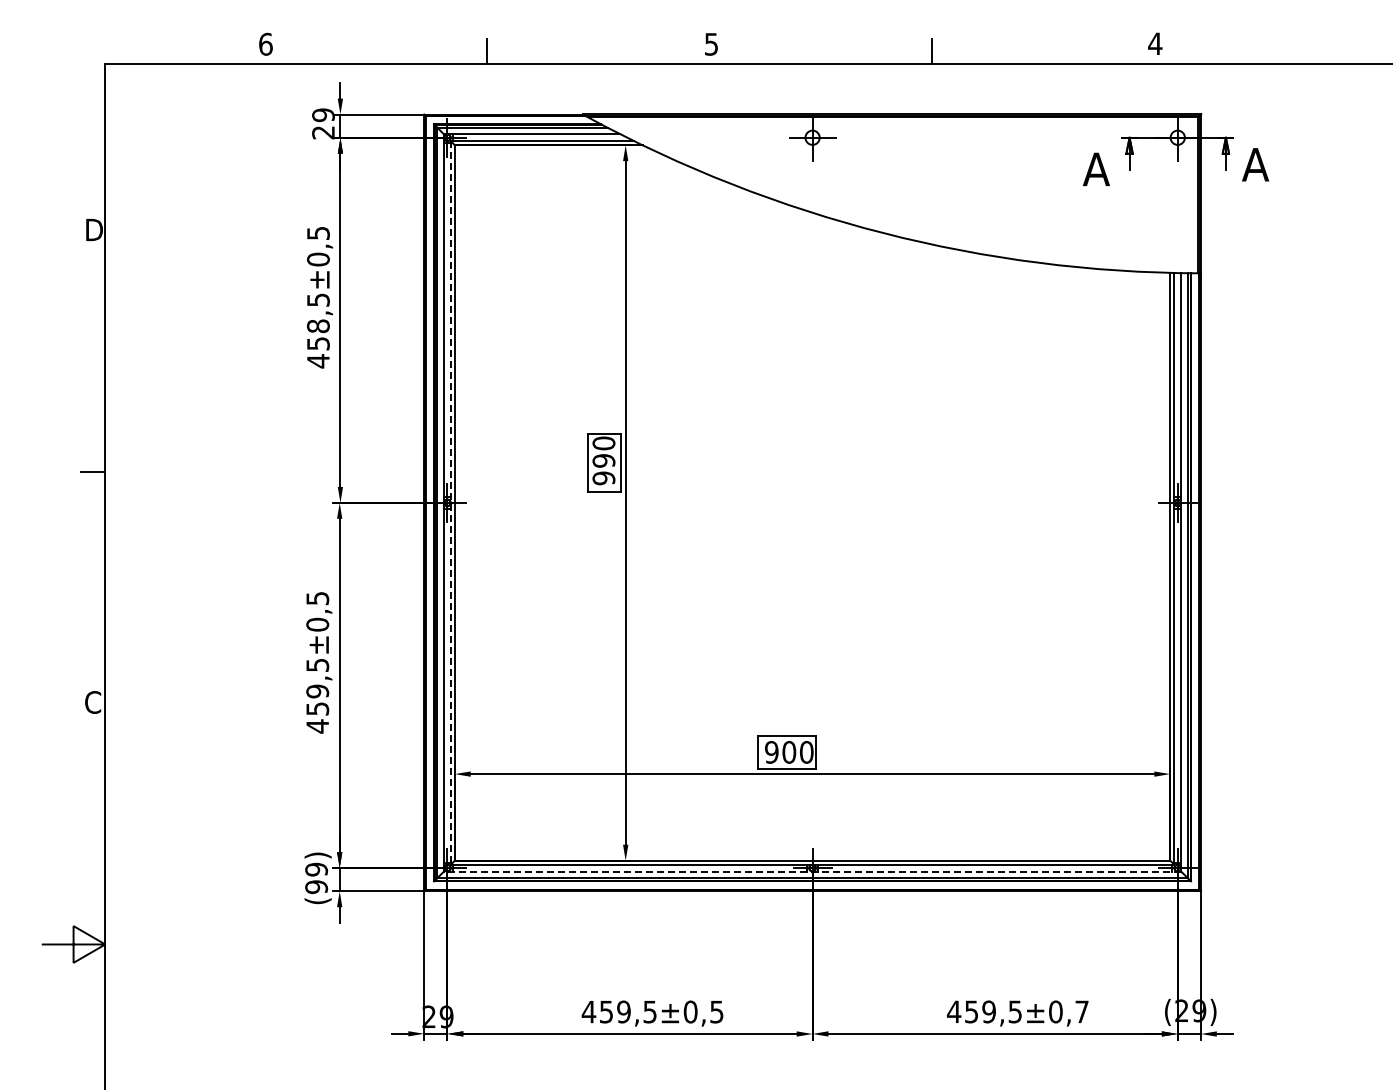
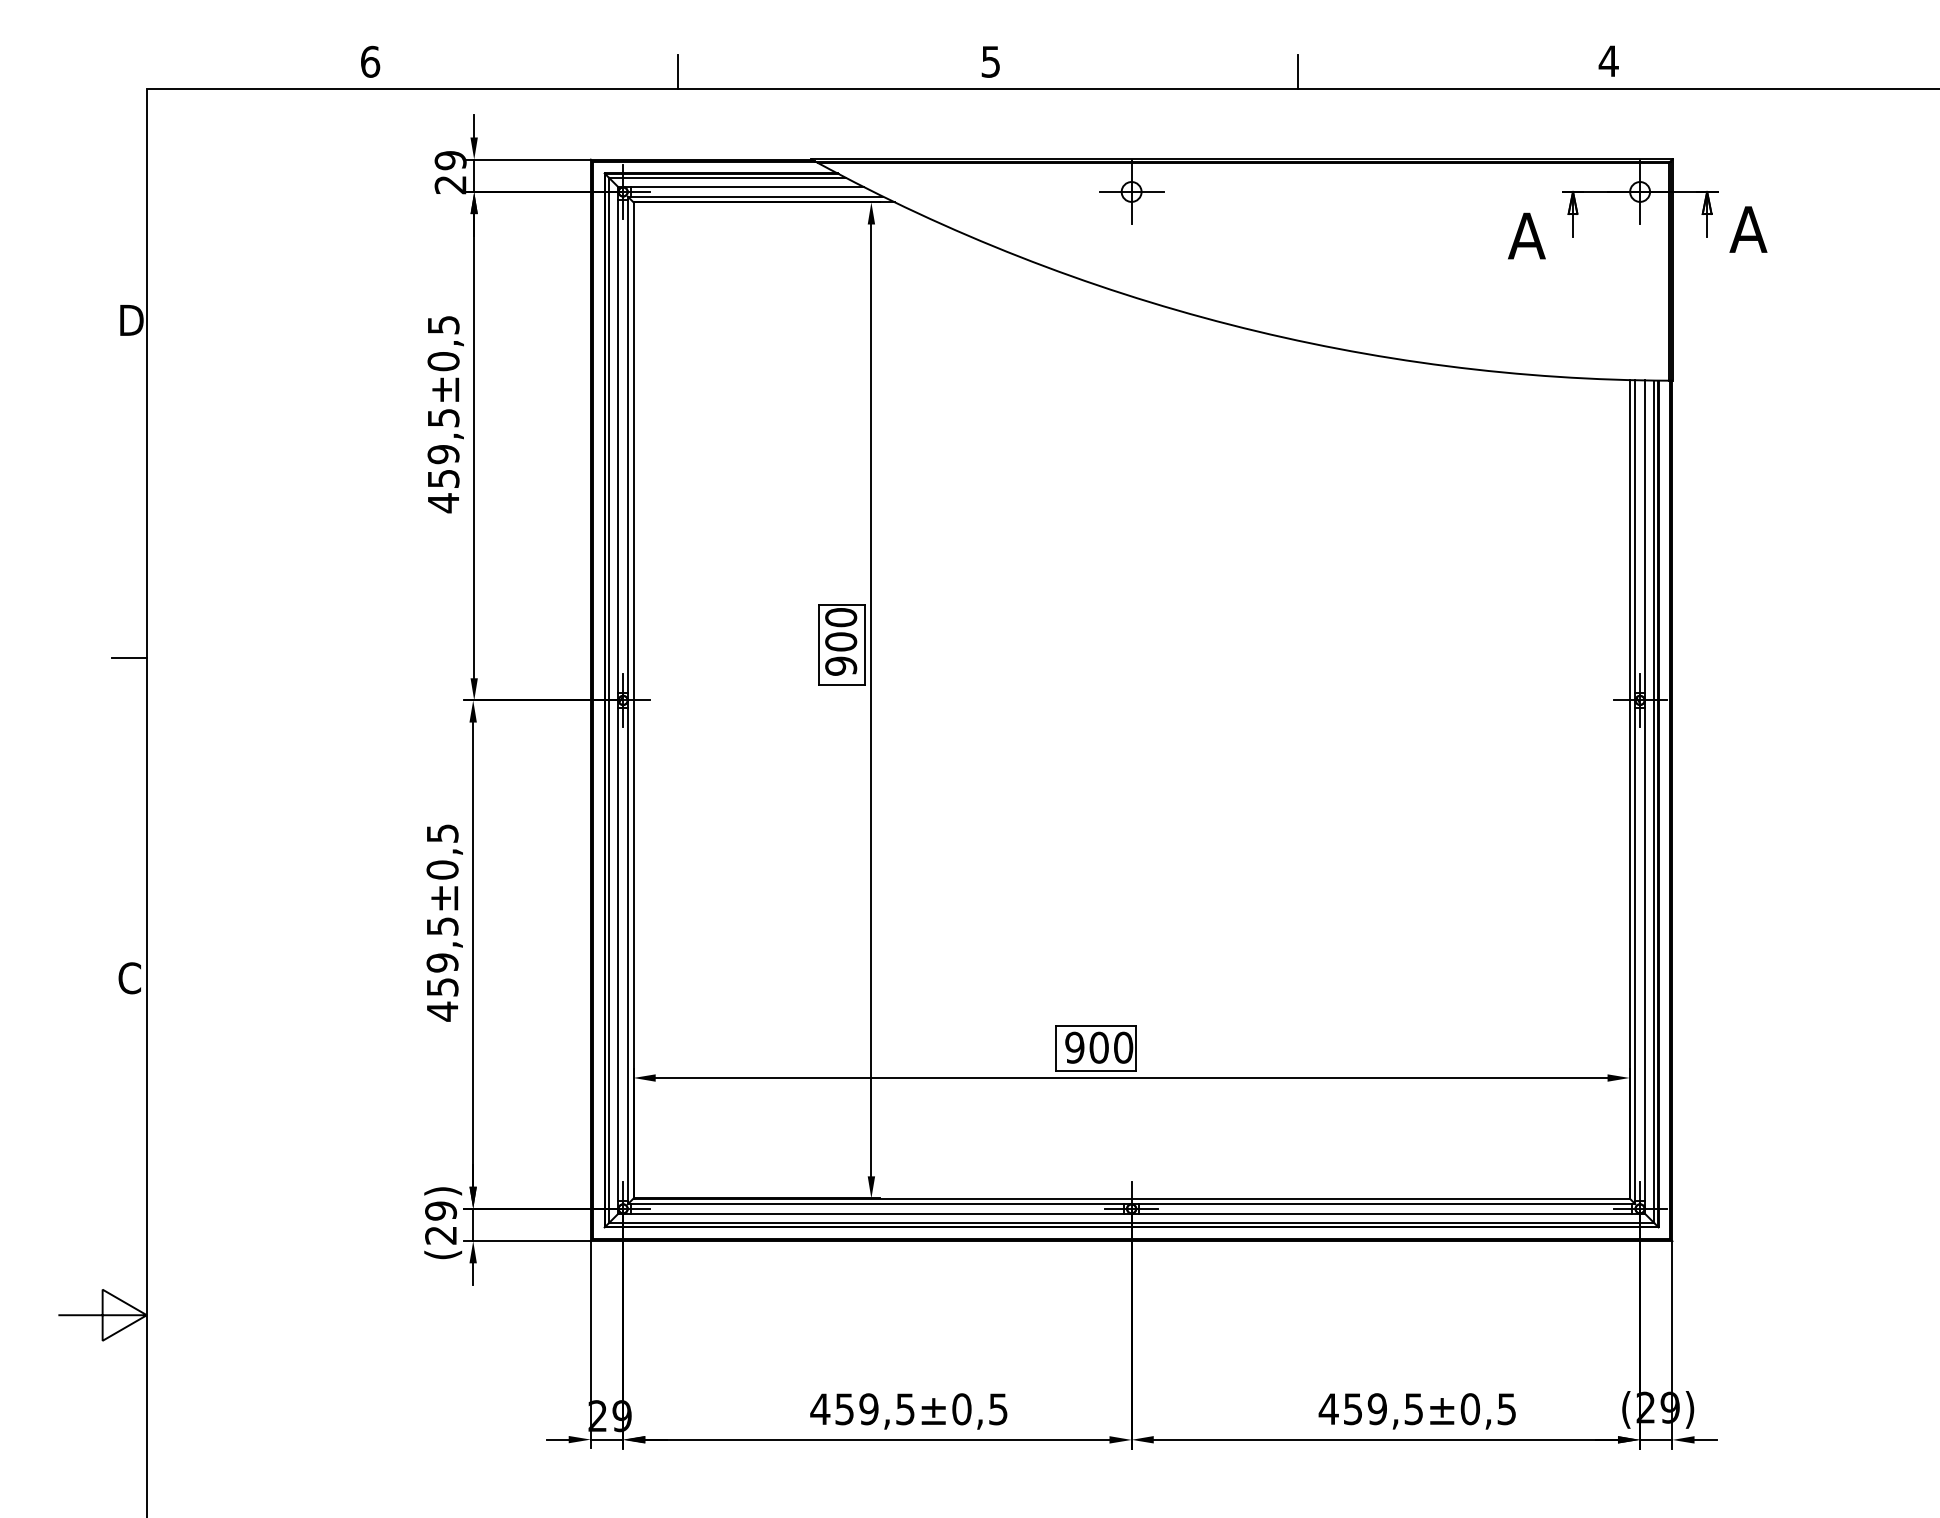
text: (318, 326) -> (443, 454), 458,5 -> 459,5
text: (603, 460) -> (840, 641), 990 -> 900
line: (450, 502) -> (627, 699), dashed -> solid
line: (812, 871) -> (1131, 1213), dashed -> solid
text: (316, 887) -> (440, 1235), (99) -> (29)
text: (1081, 1011) -> (1506, 1408), ±0,7 -> ±0,5

